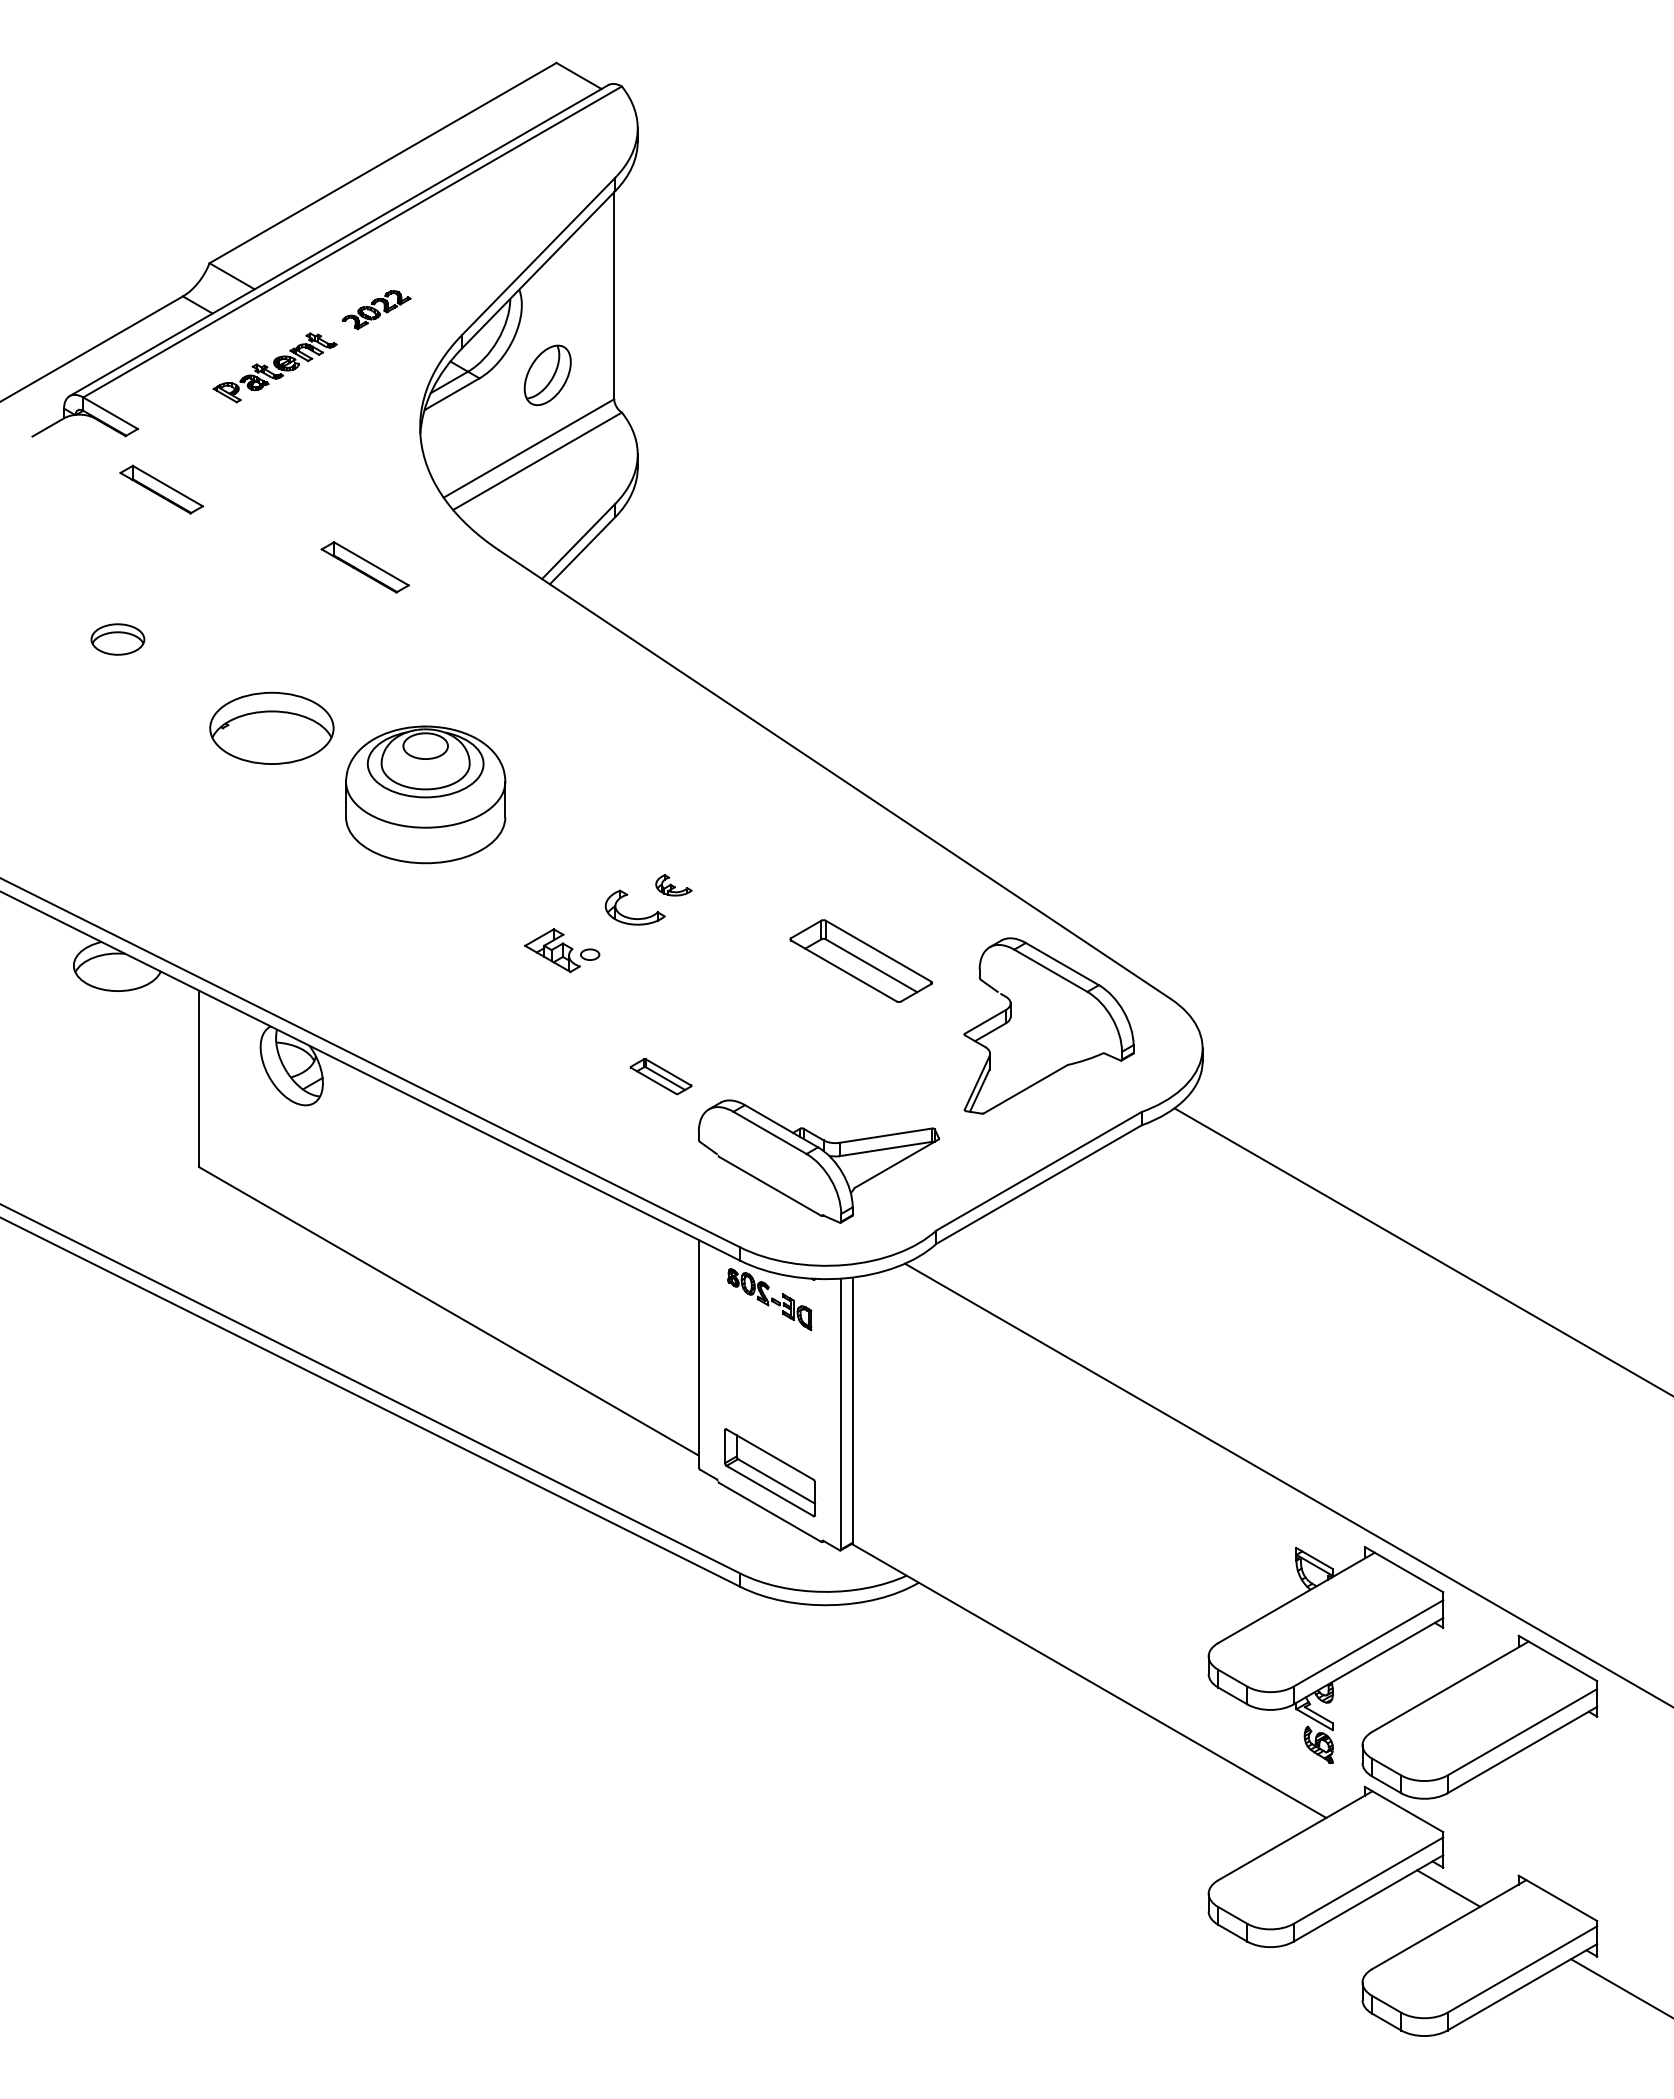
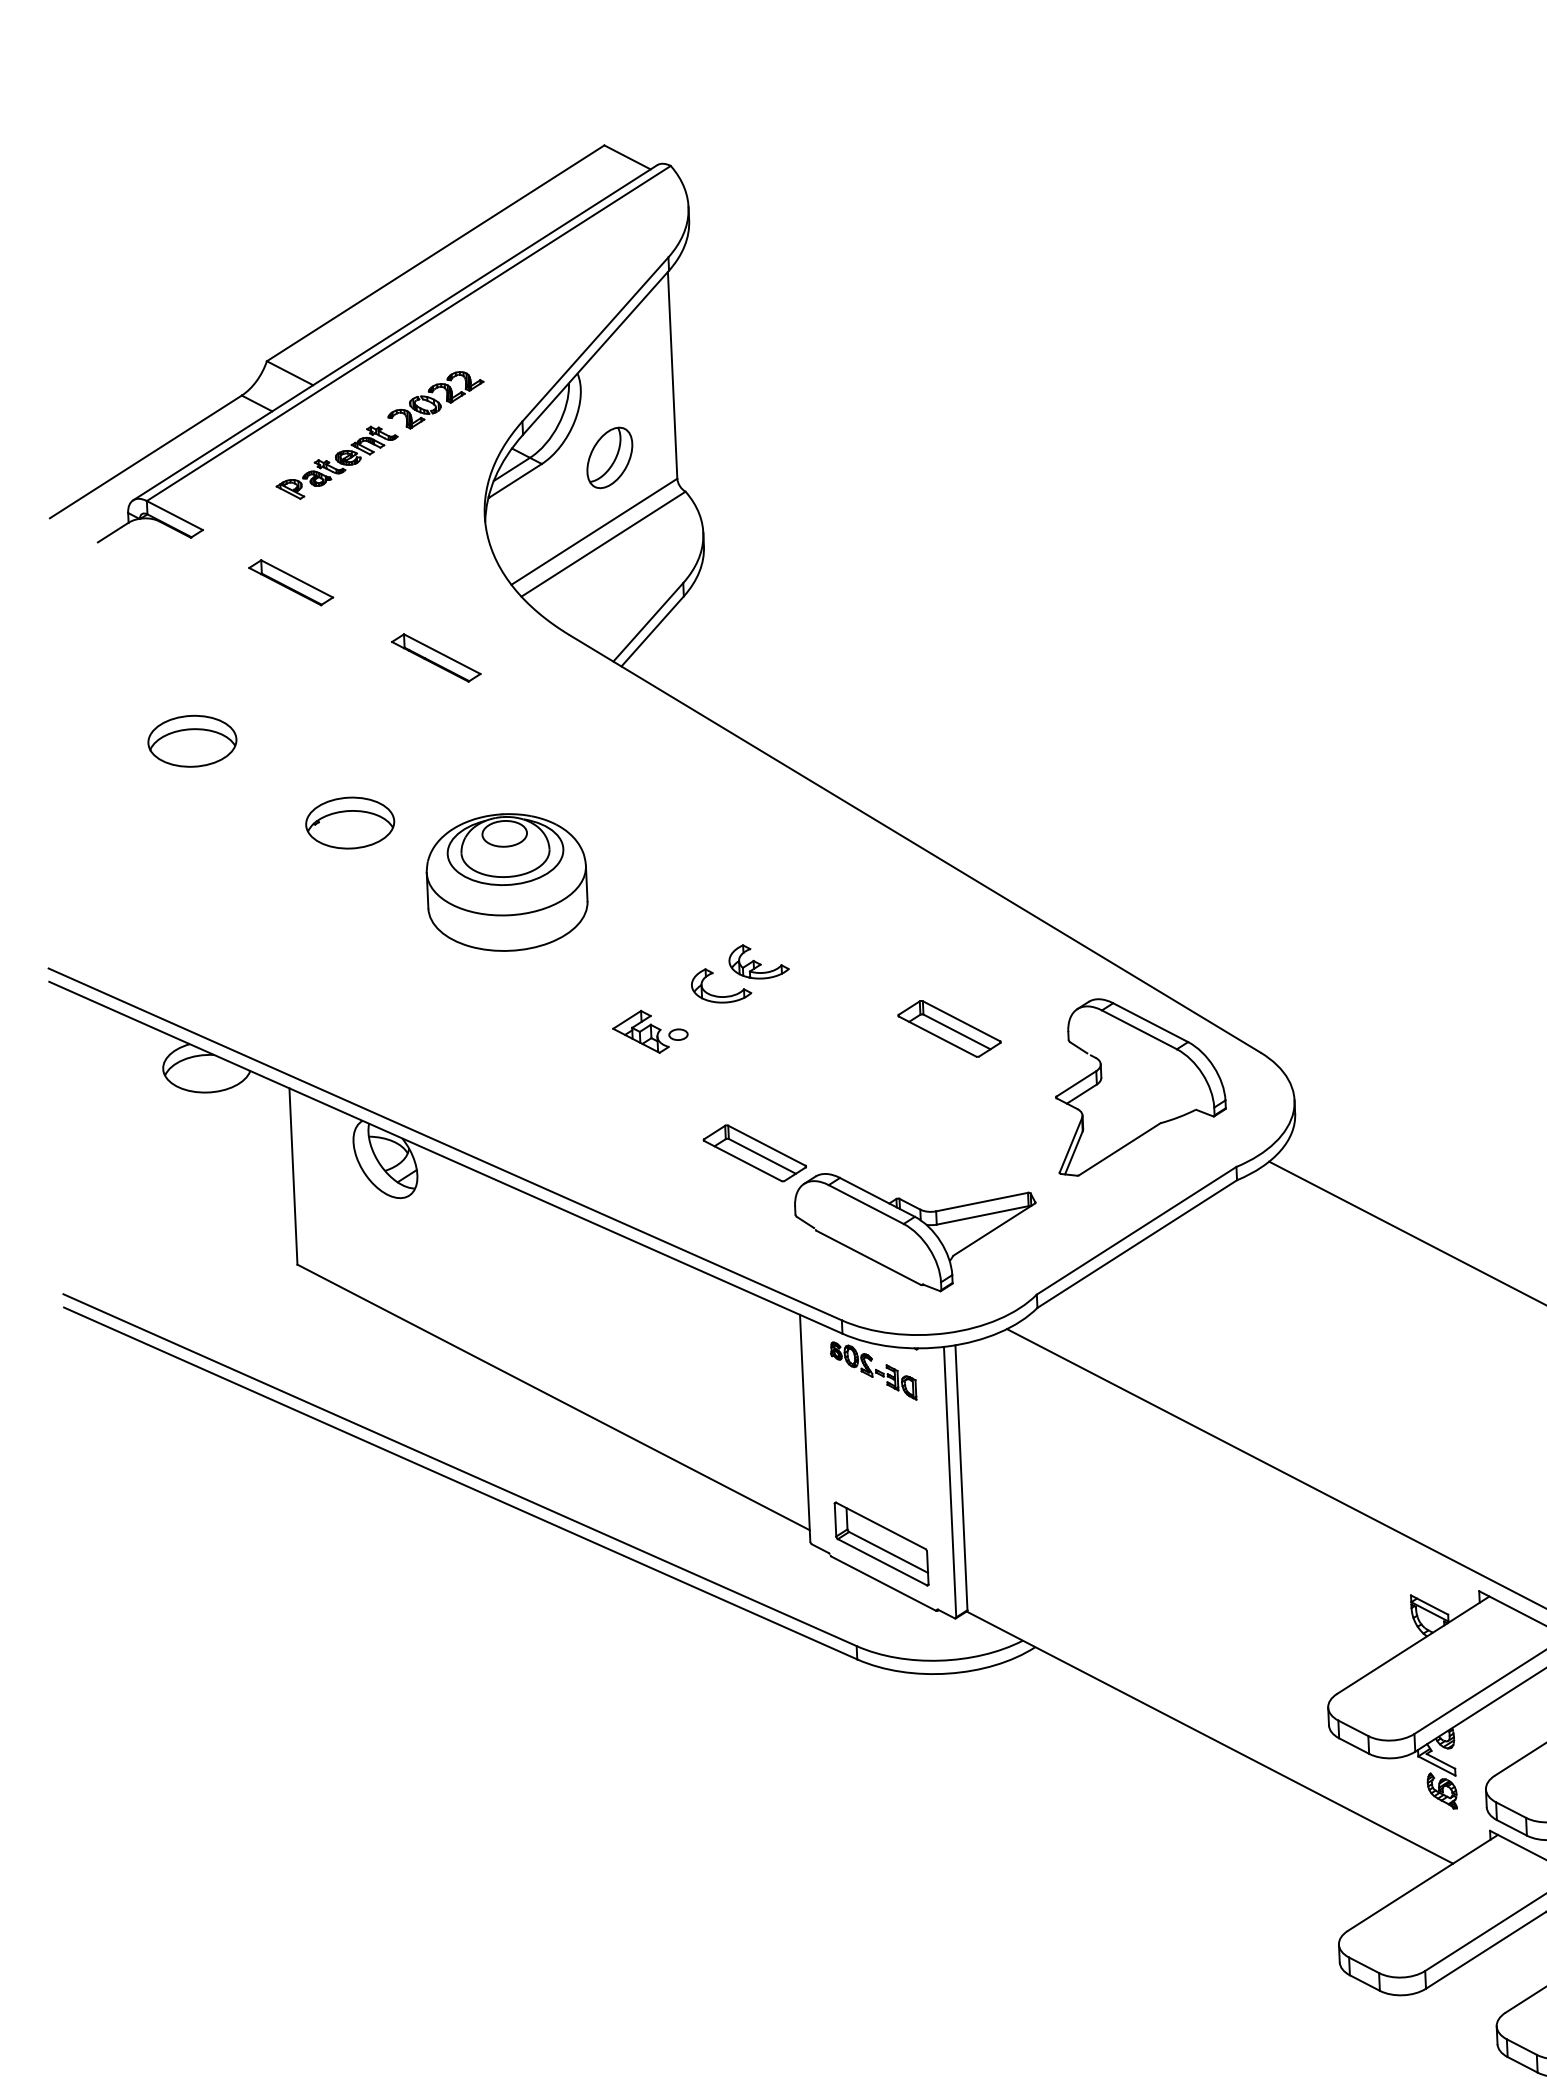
part: (376, 310) -> (435, 400), size x1.43
part: (161, 489) -> (290, 582), moved
part: (117, 639) -> (192, 741), size x1.67
part: (271, 728) -> (349, 823), size x0.71
part: (673, 885) -> (758, 961), size x1.67
part: (860, 961) -> (948, 1029), size x0.71
part: (660, 1076) -> (754, 1153), size x1.67

